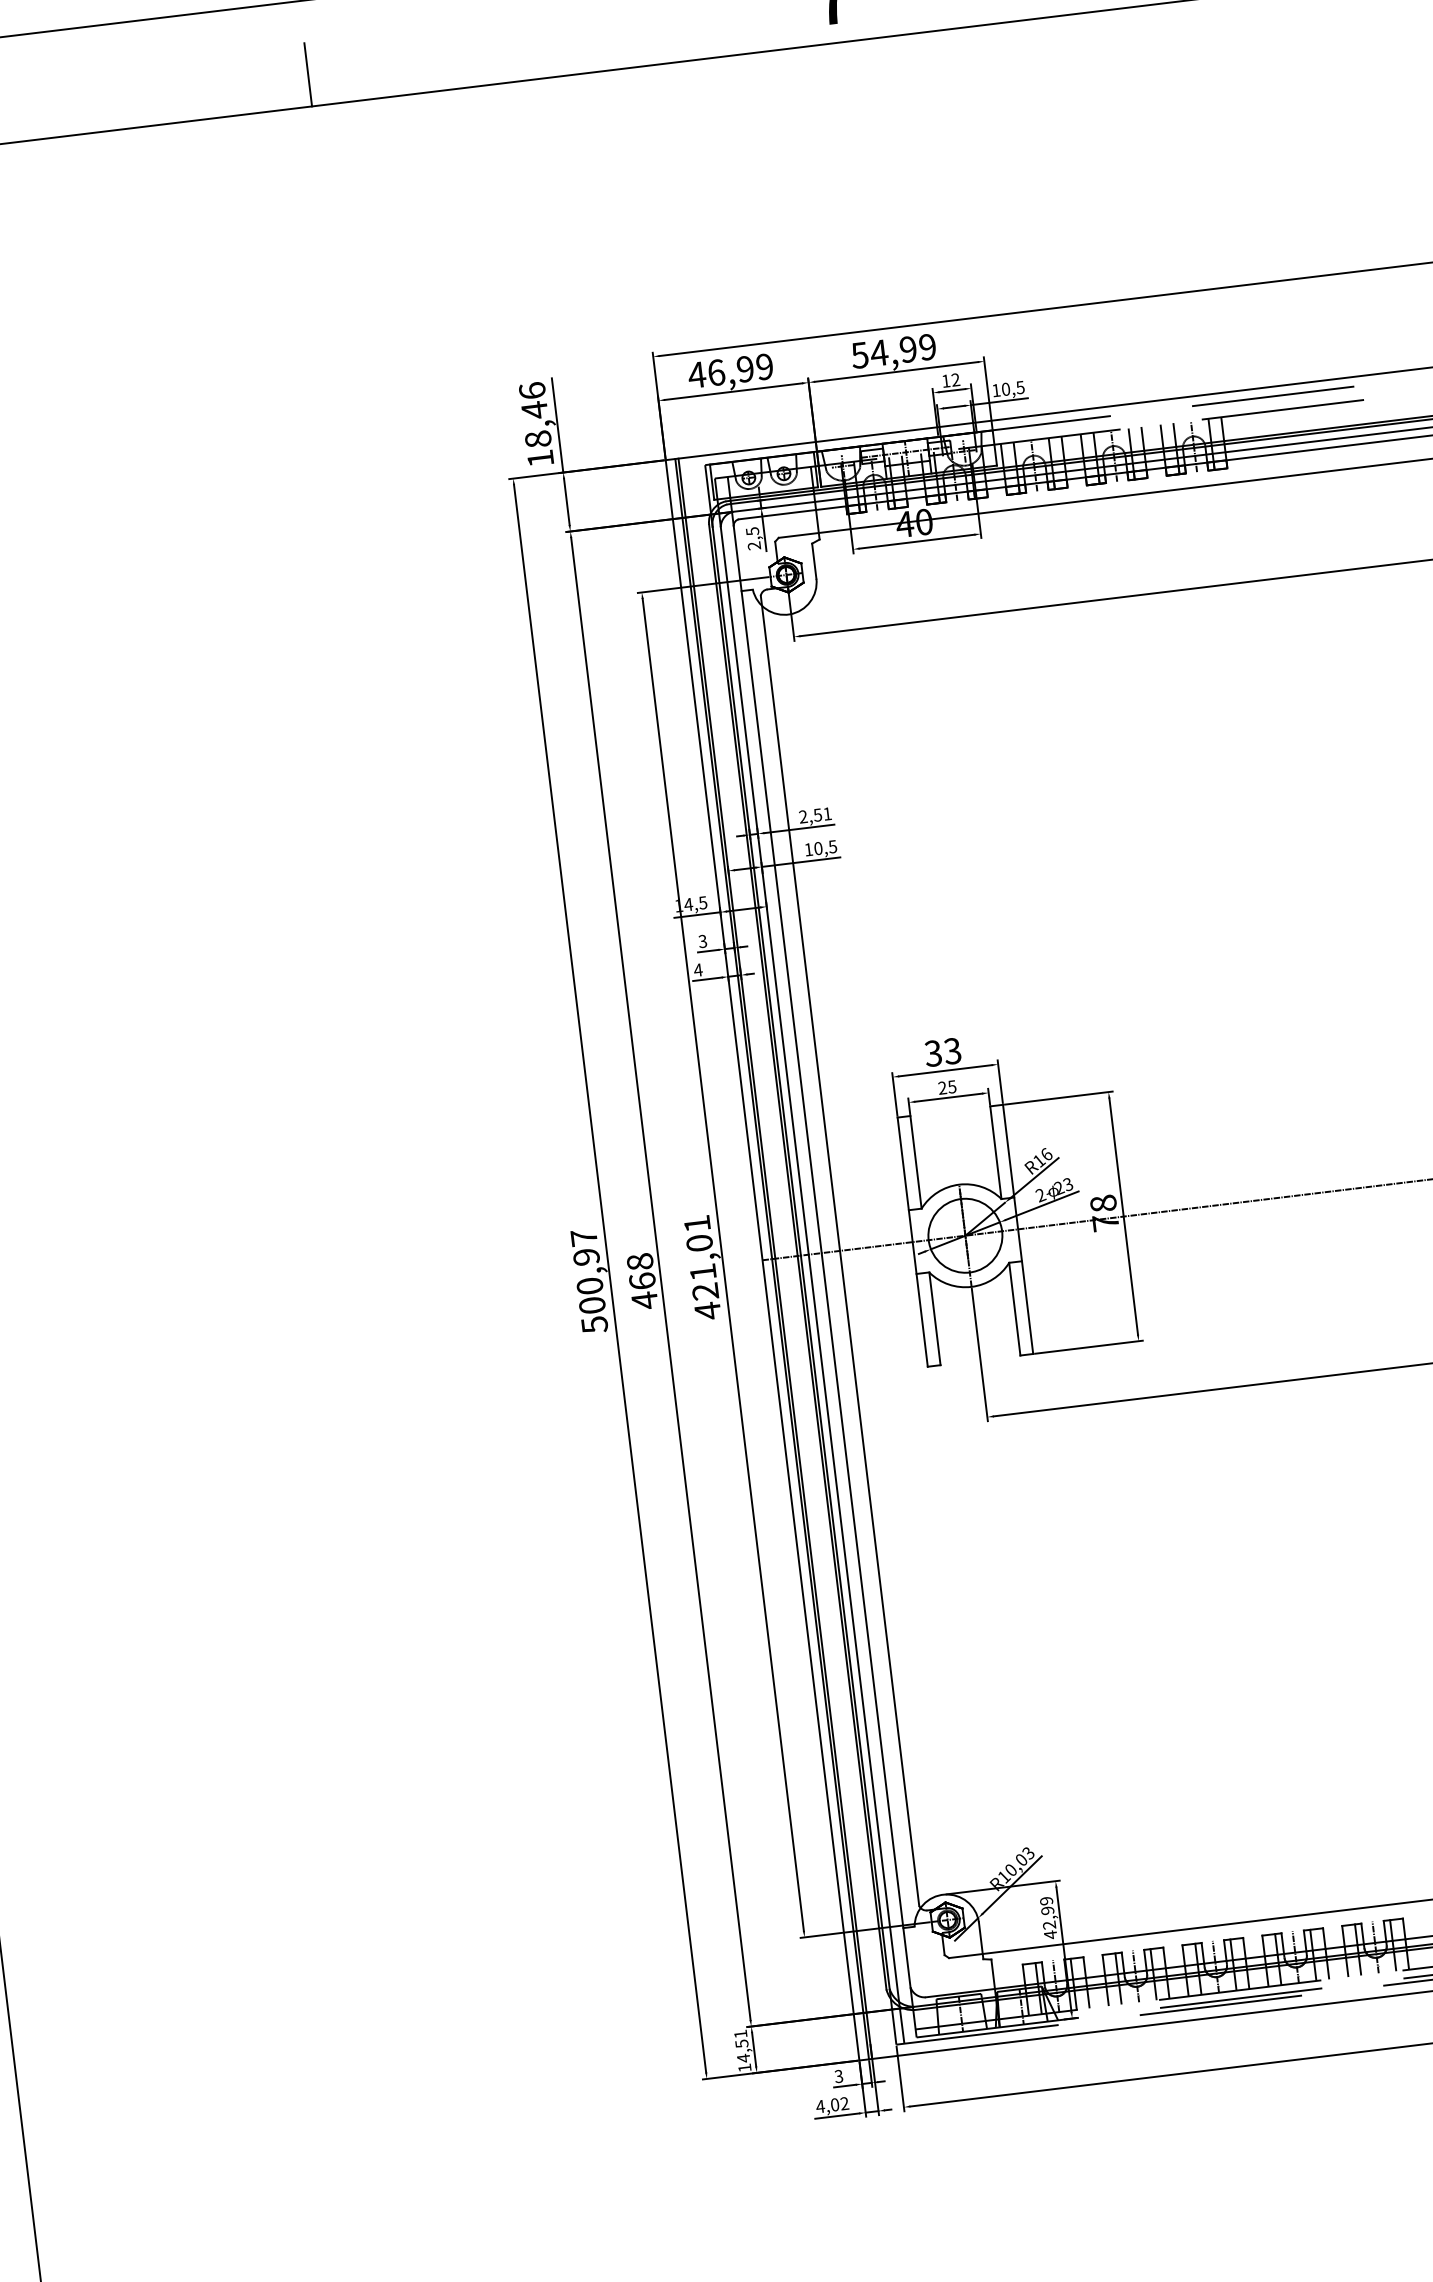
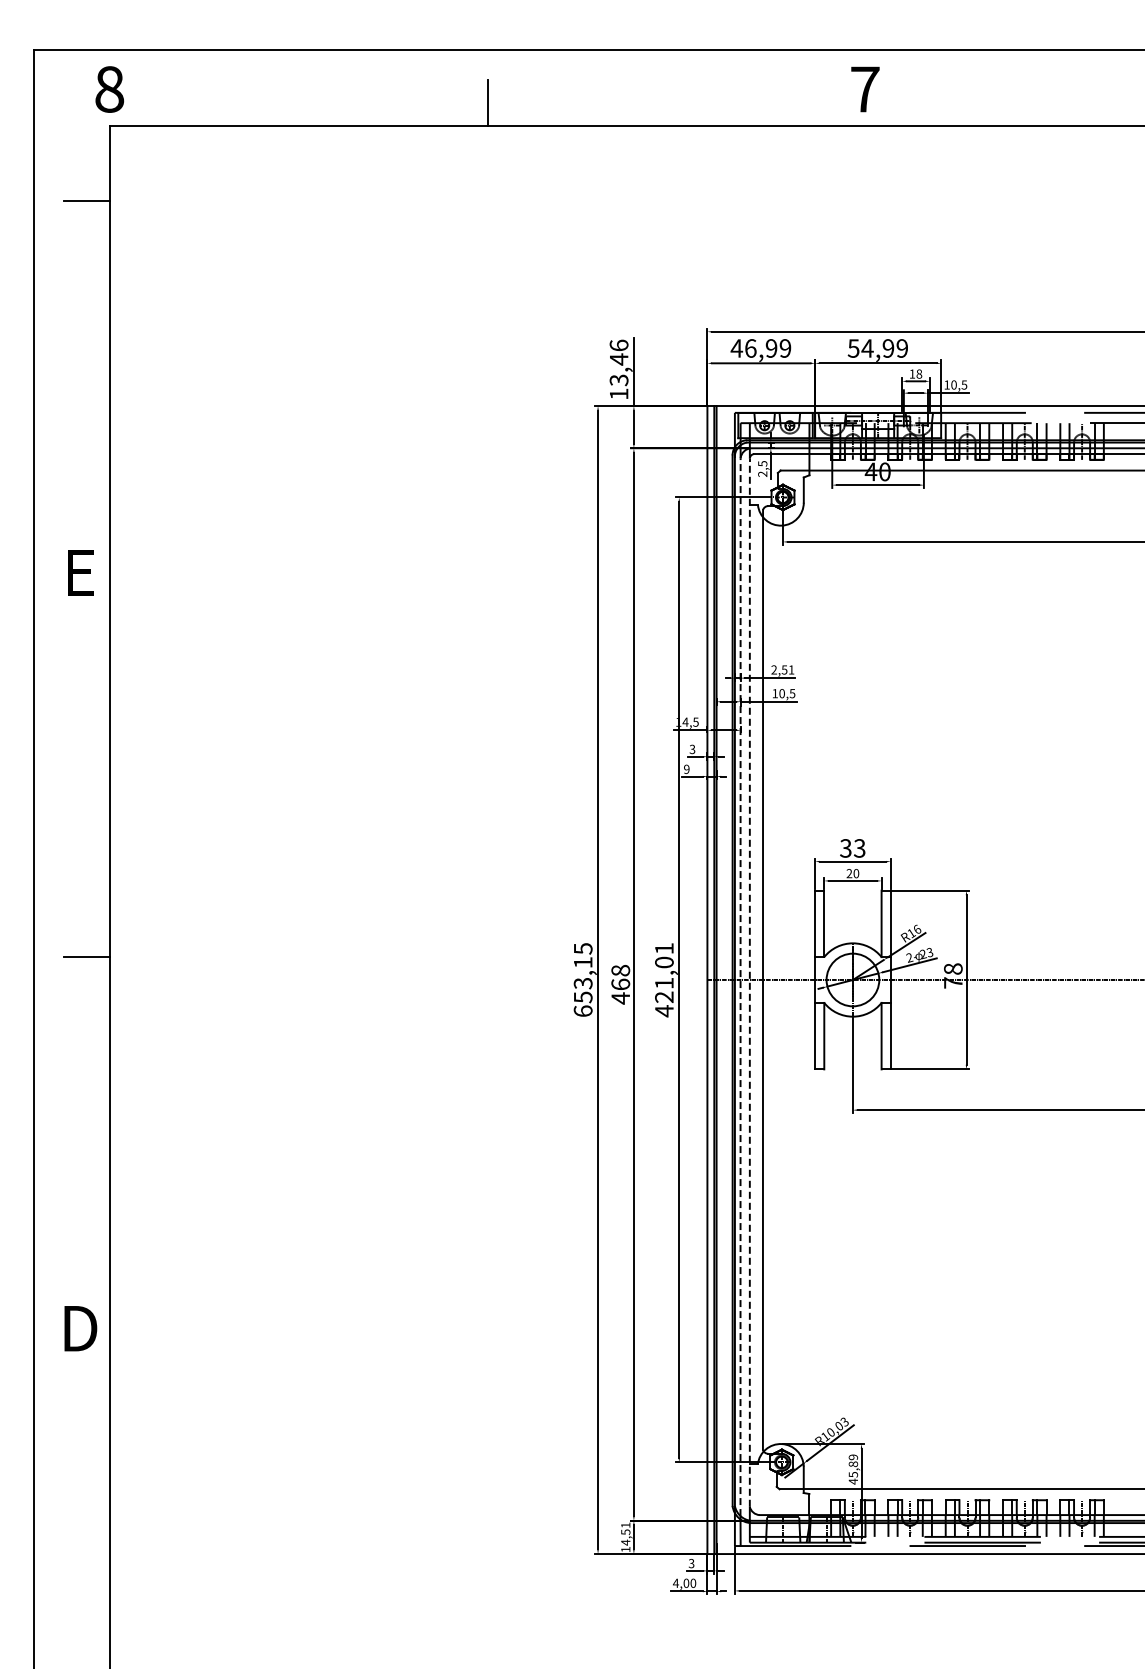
text: (955, 379) -> (919, 373), 12 -> 18
text: (537, 439) -> (618, 380), 18,46 -> 13,46
text: (697, 970) -> (686, 769), 4 -> 9
text: (952, 1086) -> (856, 873), 25 -> 20
line: (821, 1256) -> (749, 982), solid -> dashed
line: (809, 1265) -> (740, 987), solid -> dashed
text: (588, 1282) -> (582, 980), 500,97 -> 653,15
text: (1048, 1917) -> (853, 1469), 42,99 -> 45,89
text: (844, 2102) -> (693, 1582), 4,02 -> 4,00

